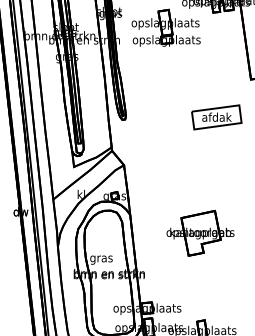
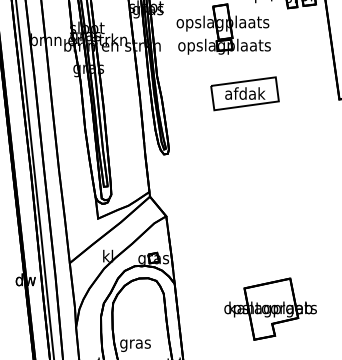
part: (216, 117) -> (244, 93), moved

